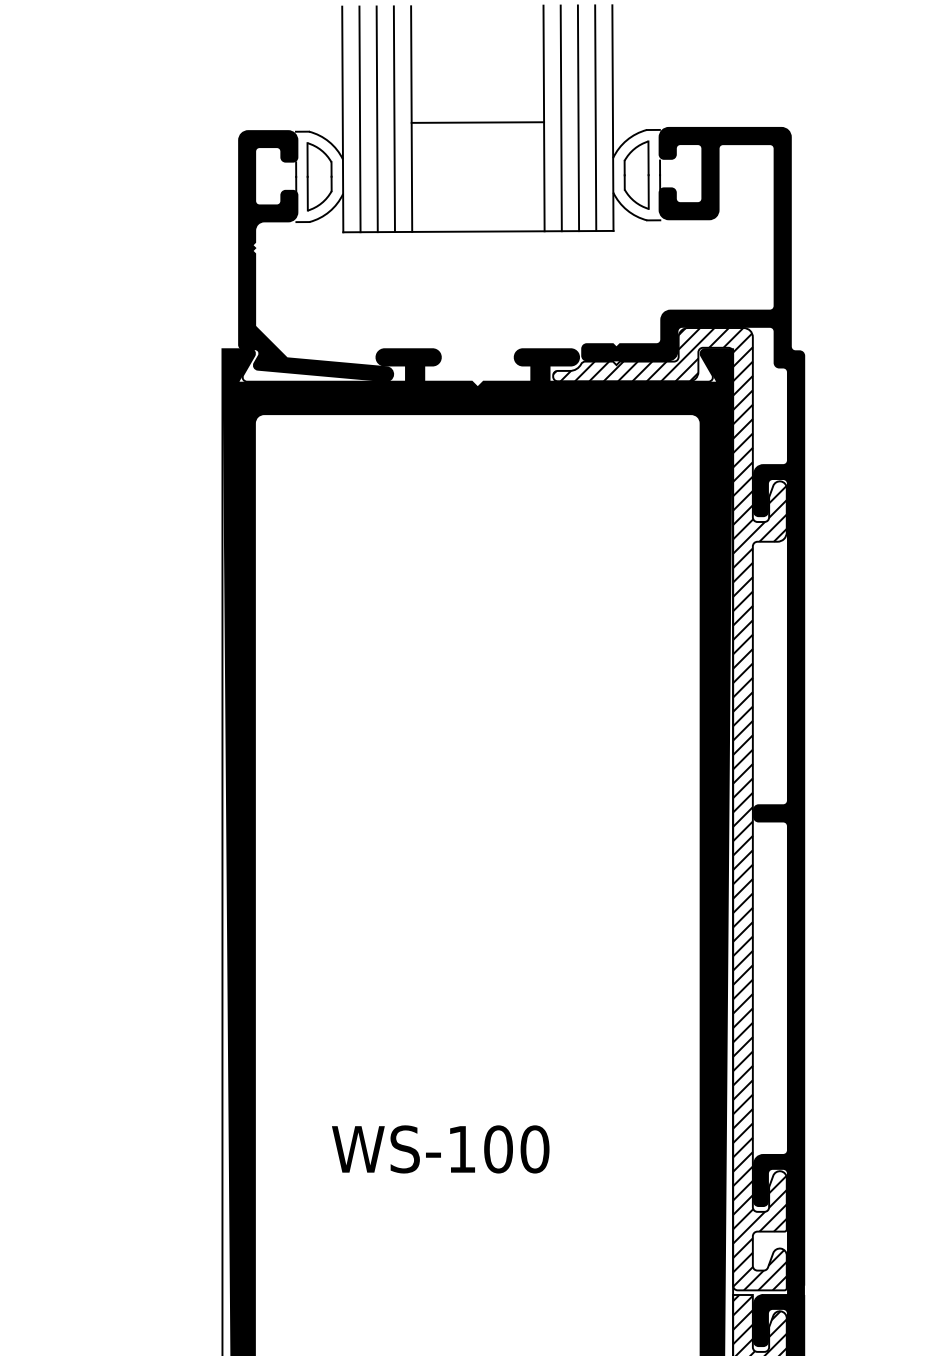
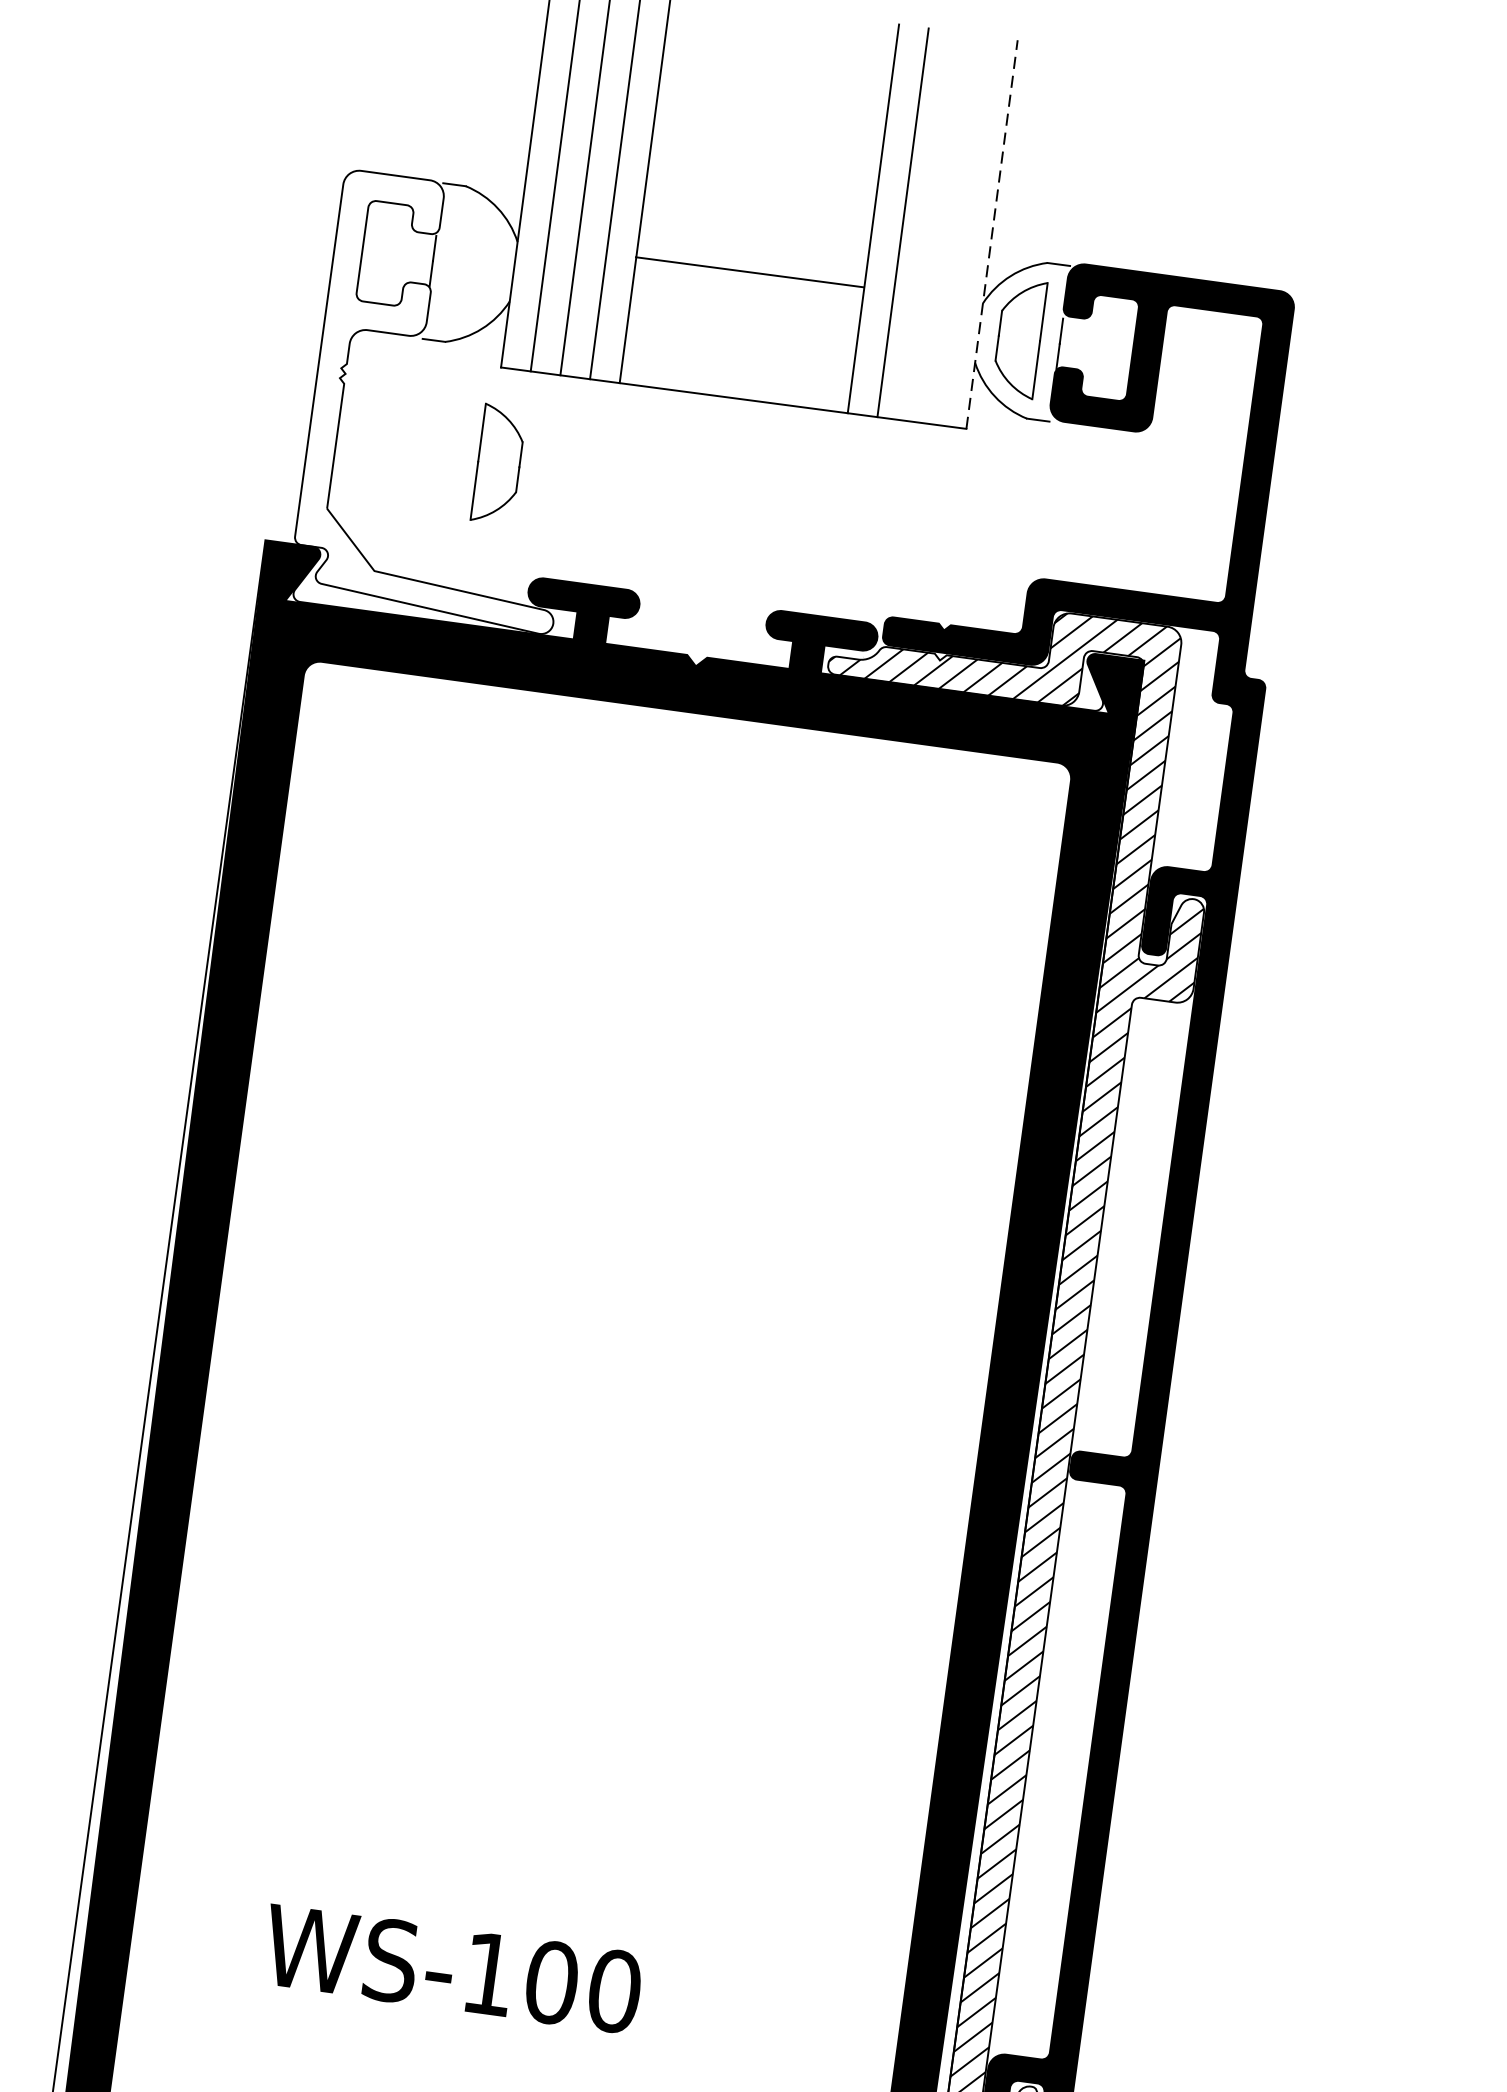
line: (578, 118) -> (932, 227), removed
line: (595, 118) -> (961, 231), removed
line: (612, 118) -> (991, 235), solid -> dashed
line: (477, 122) -> (749, 272), moved
part: (319, 176) -> (498, 463), moved
fill: (316, 256) -> (449, 402), removed

